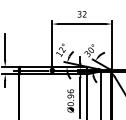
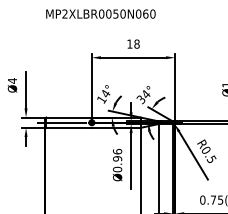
text: (82, 13) -> (133, 43), 32 -> 18
text: (62, 50) -> (105, 94), 12° -> 14°
text: (91, 50) -> (146, 94), 30° -> 34°

